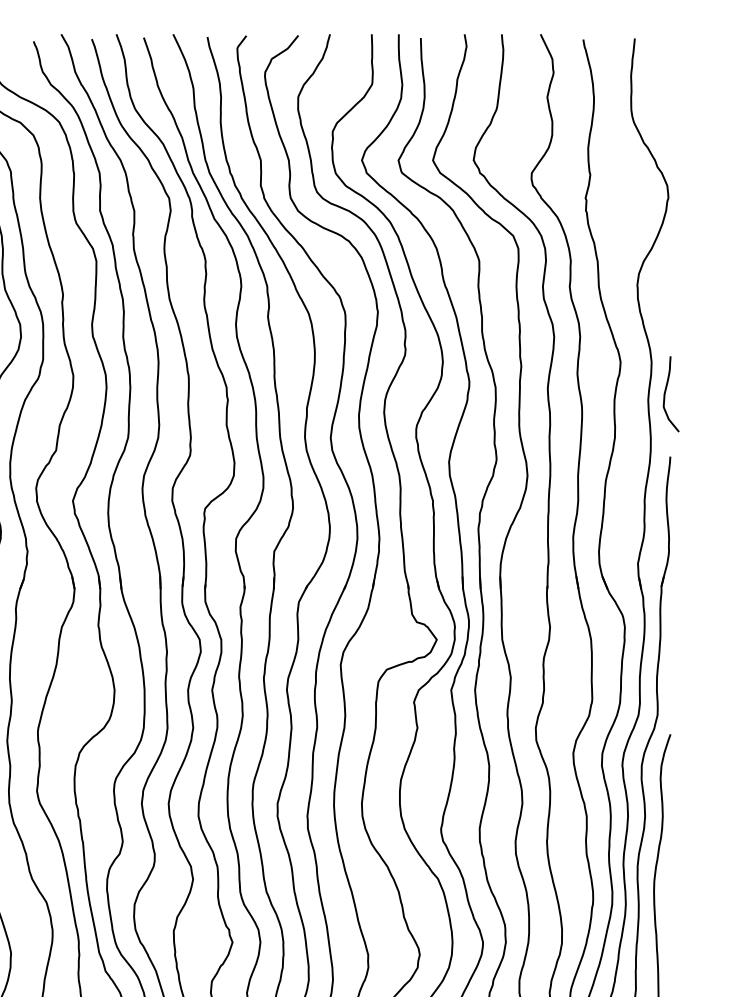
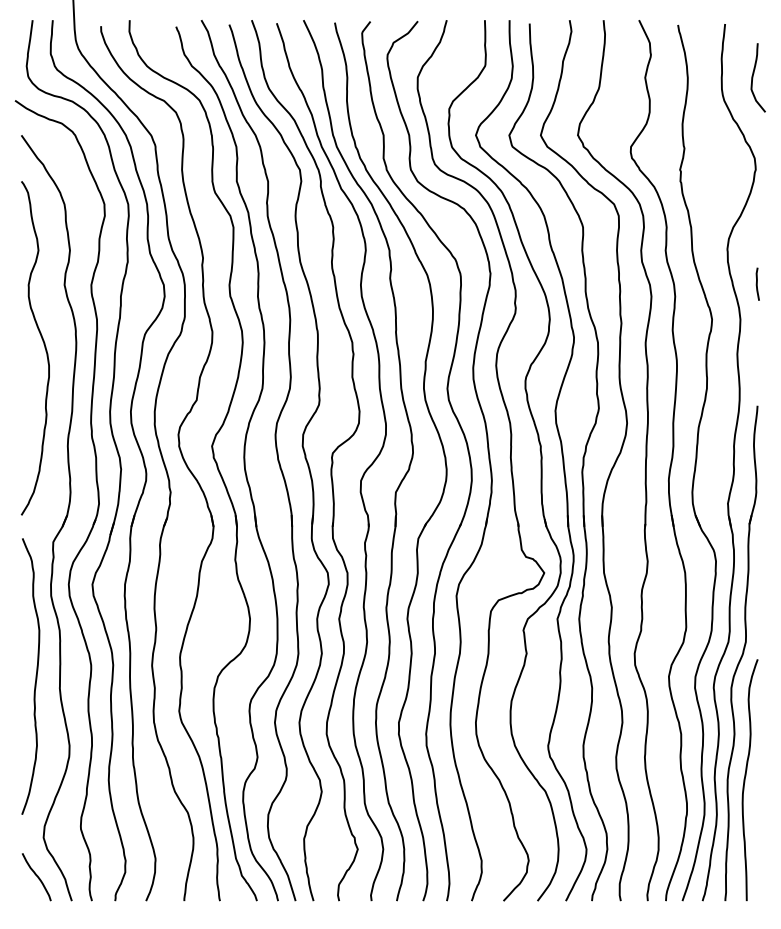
curve: (670, 322) -> (757, 283), added
curve: (665, 393) -> (753, 77), moved

